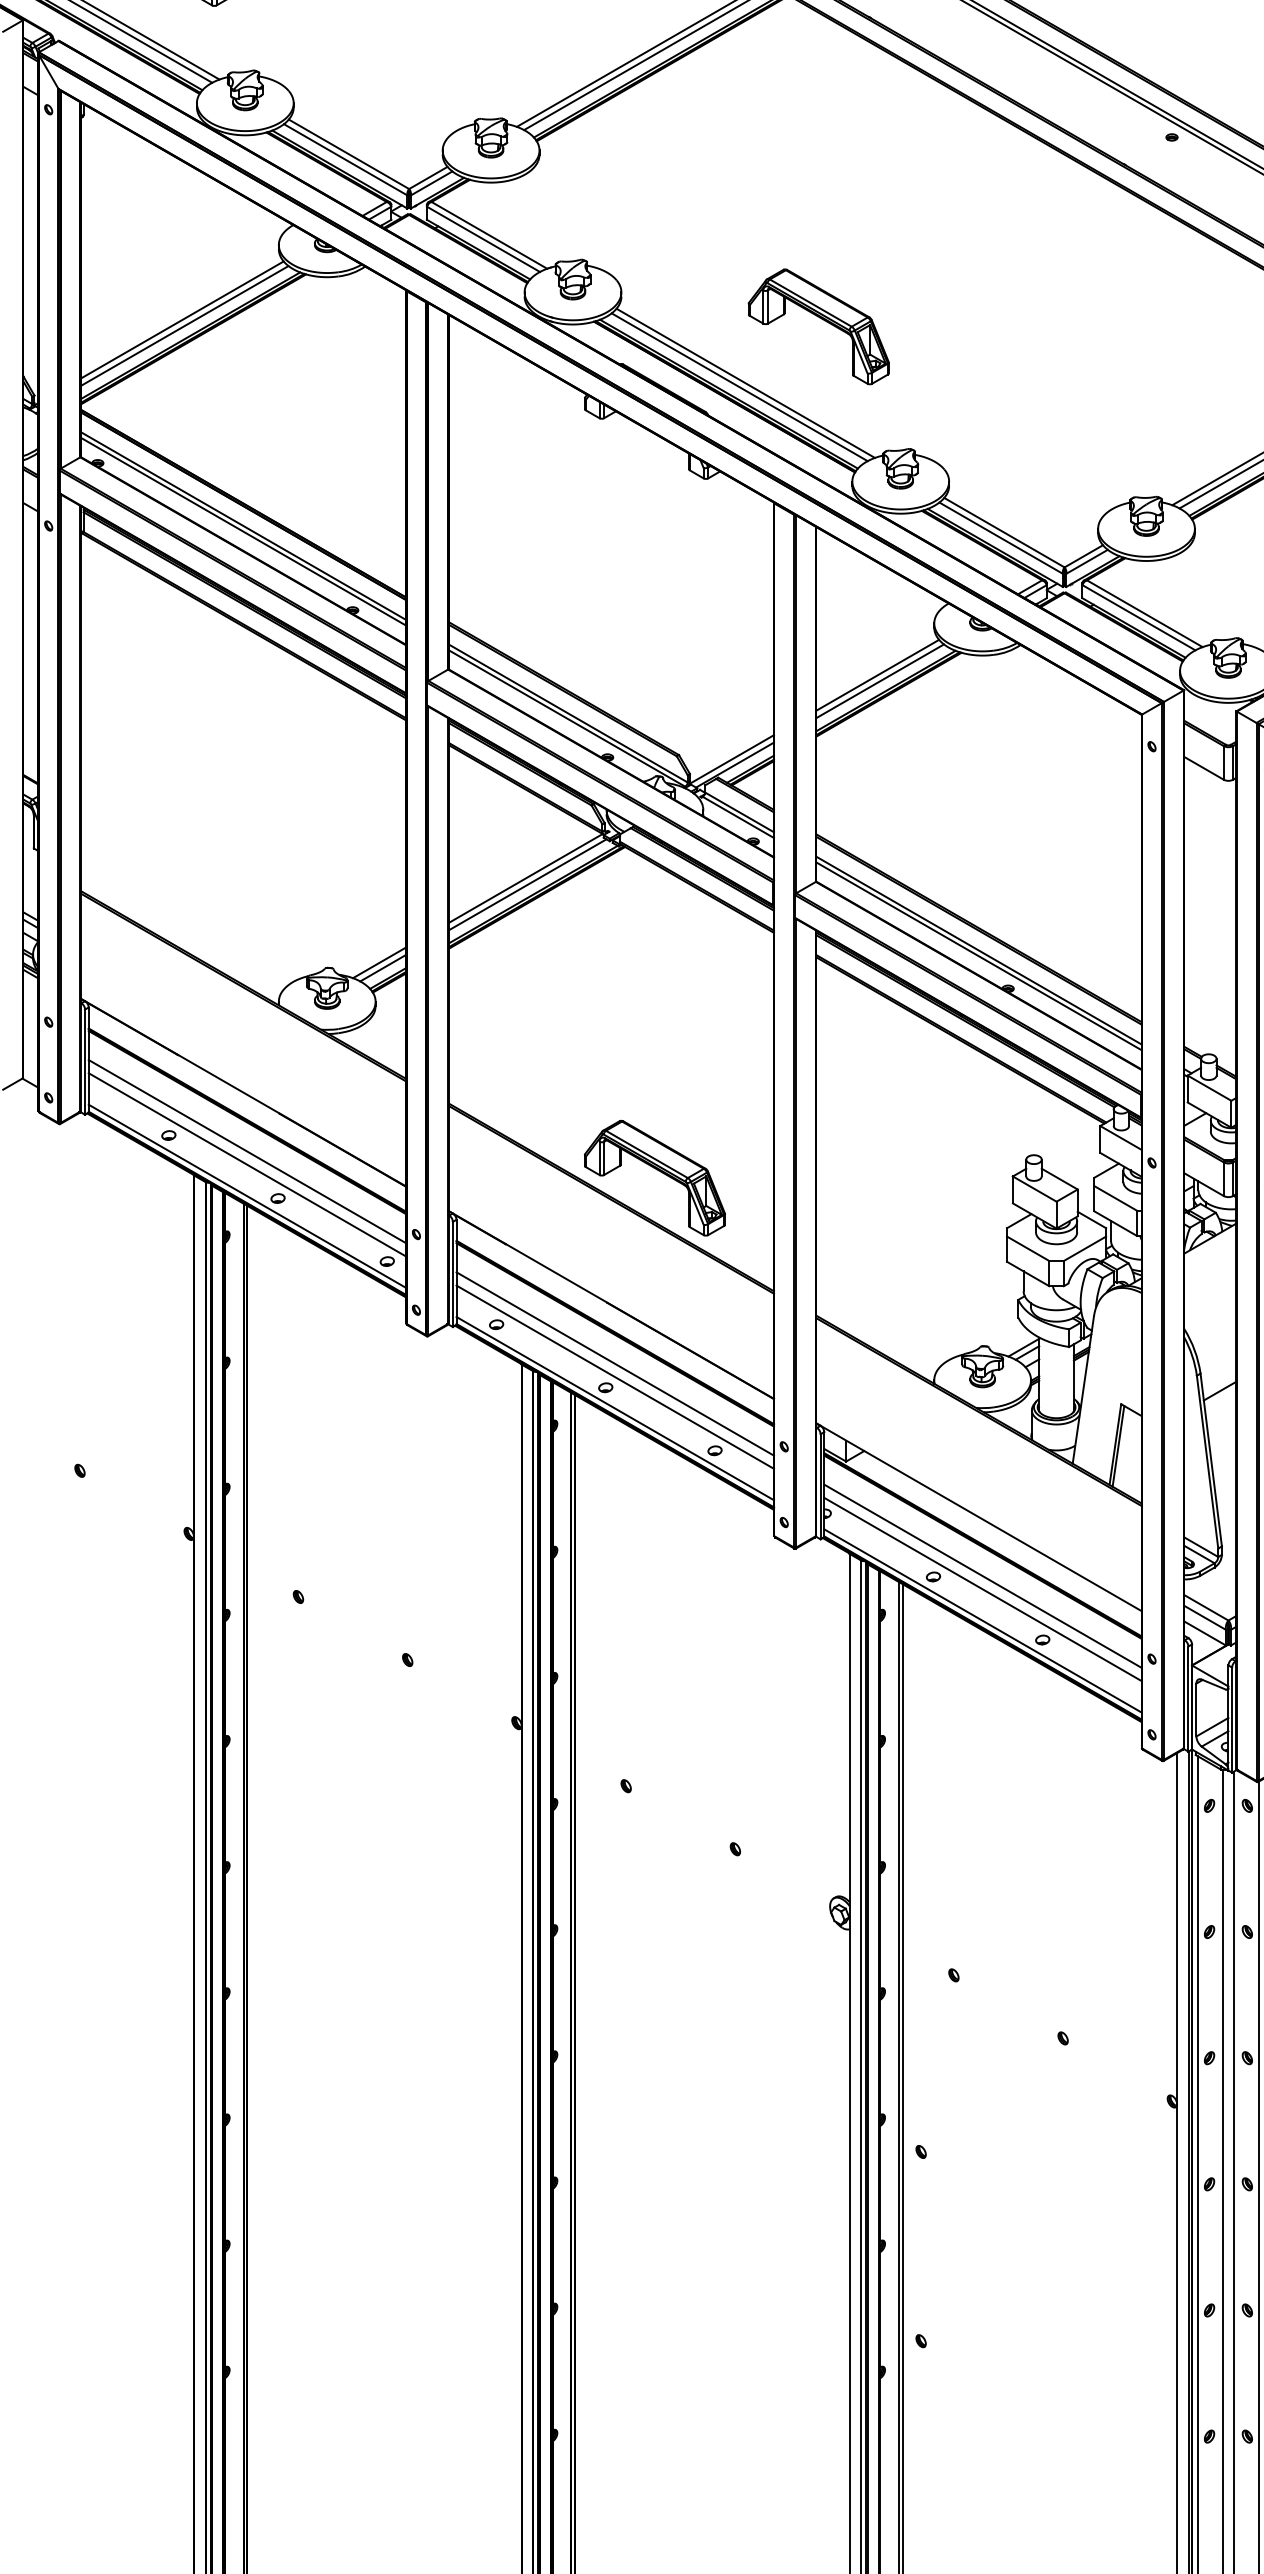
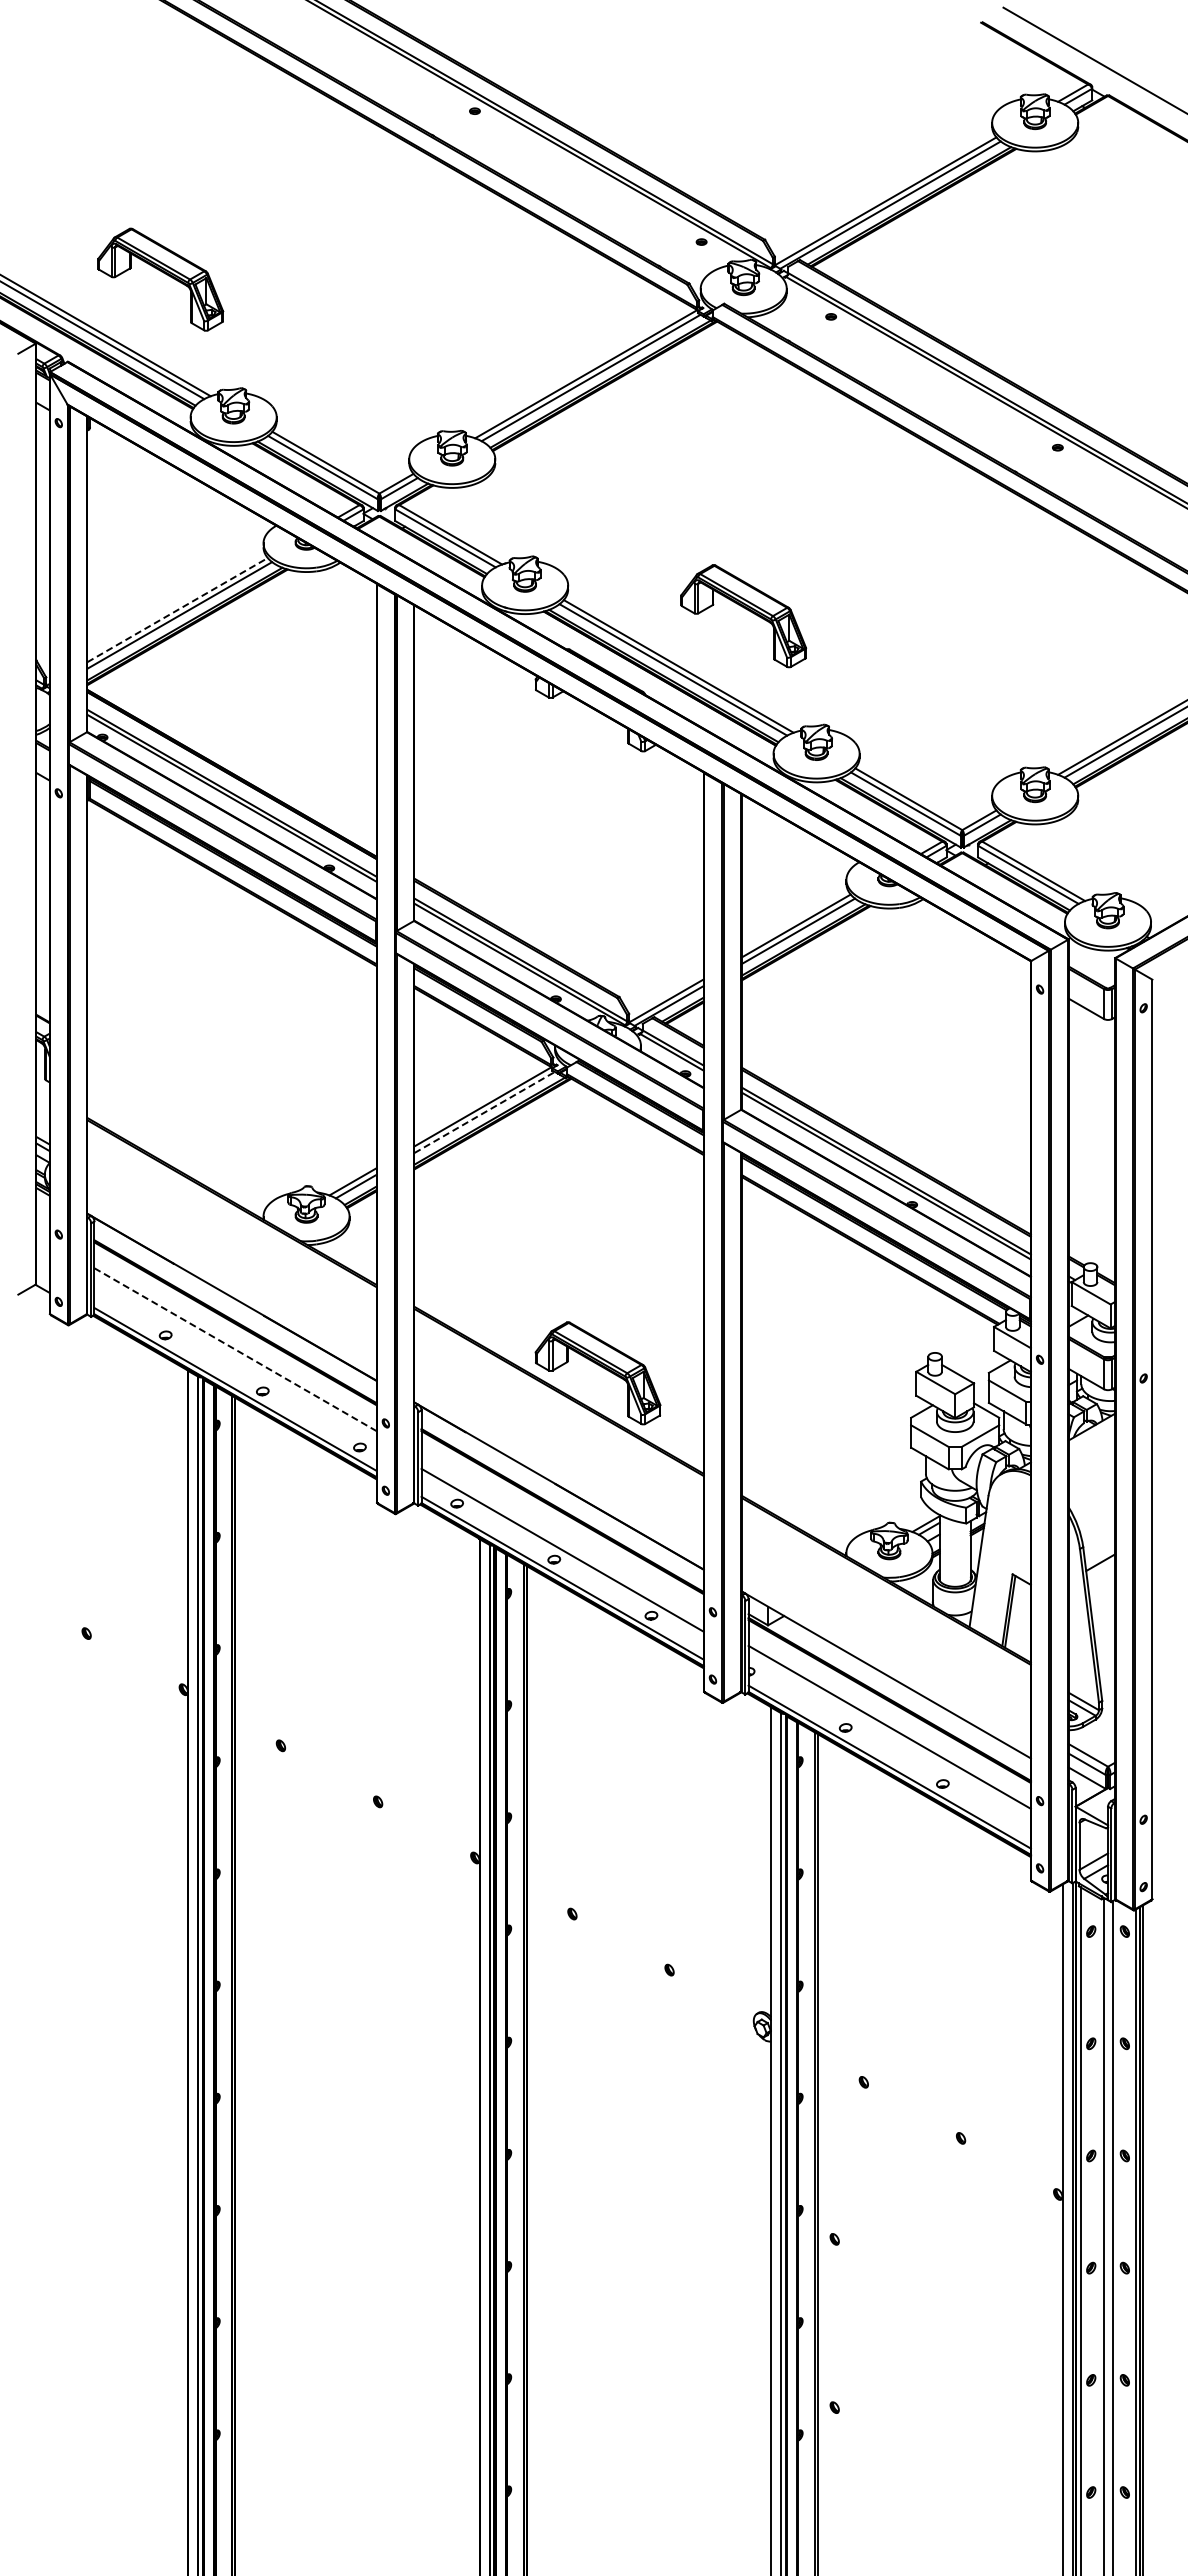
line: (183, 319) -> (178, 609), solid -> dashed
line: (528, 884) -> (485, 1112), solid -> dashed
line: (247, 1151) -> (235, 1349), solid -> dashed
line: (247, 1164) -> (235, 1361), removed
line: (615, 1363) -> (562, 1538), removed
line: (982, 1588) -> (889, 1738), removed

